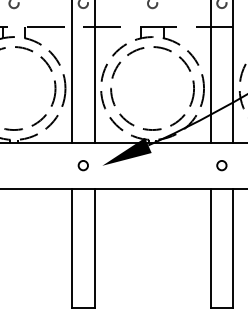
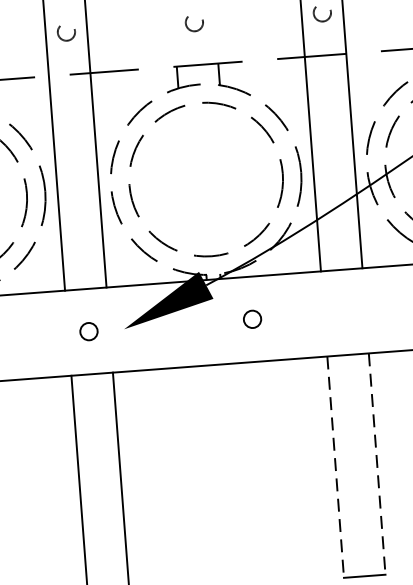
circle: (221, 165) -> (251, 319), moved
line: (210, 248) -> (335, 467), solid -> dashed
line: (233, 248) -> (377, 463), solid -> dashed

